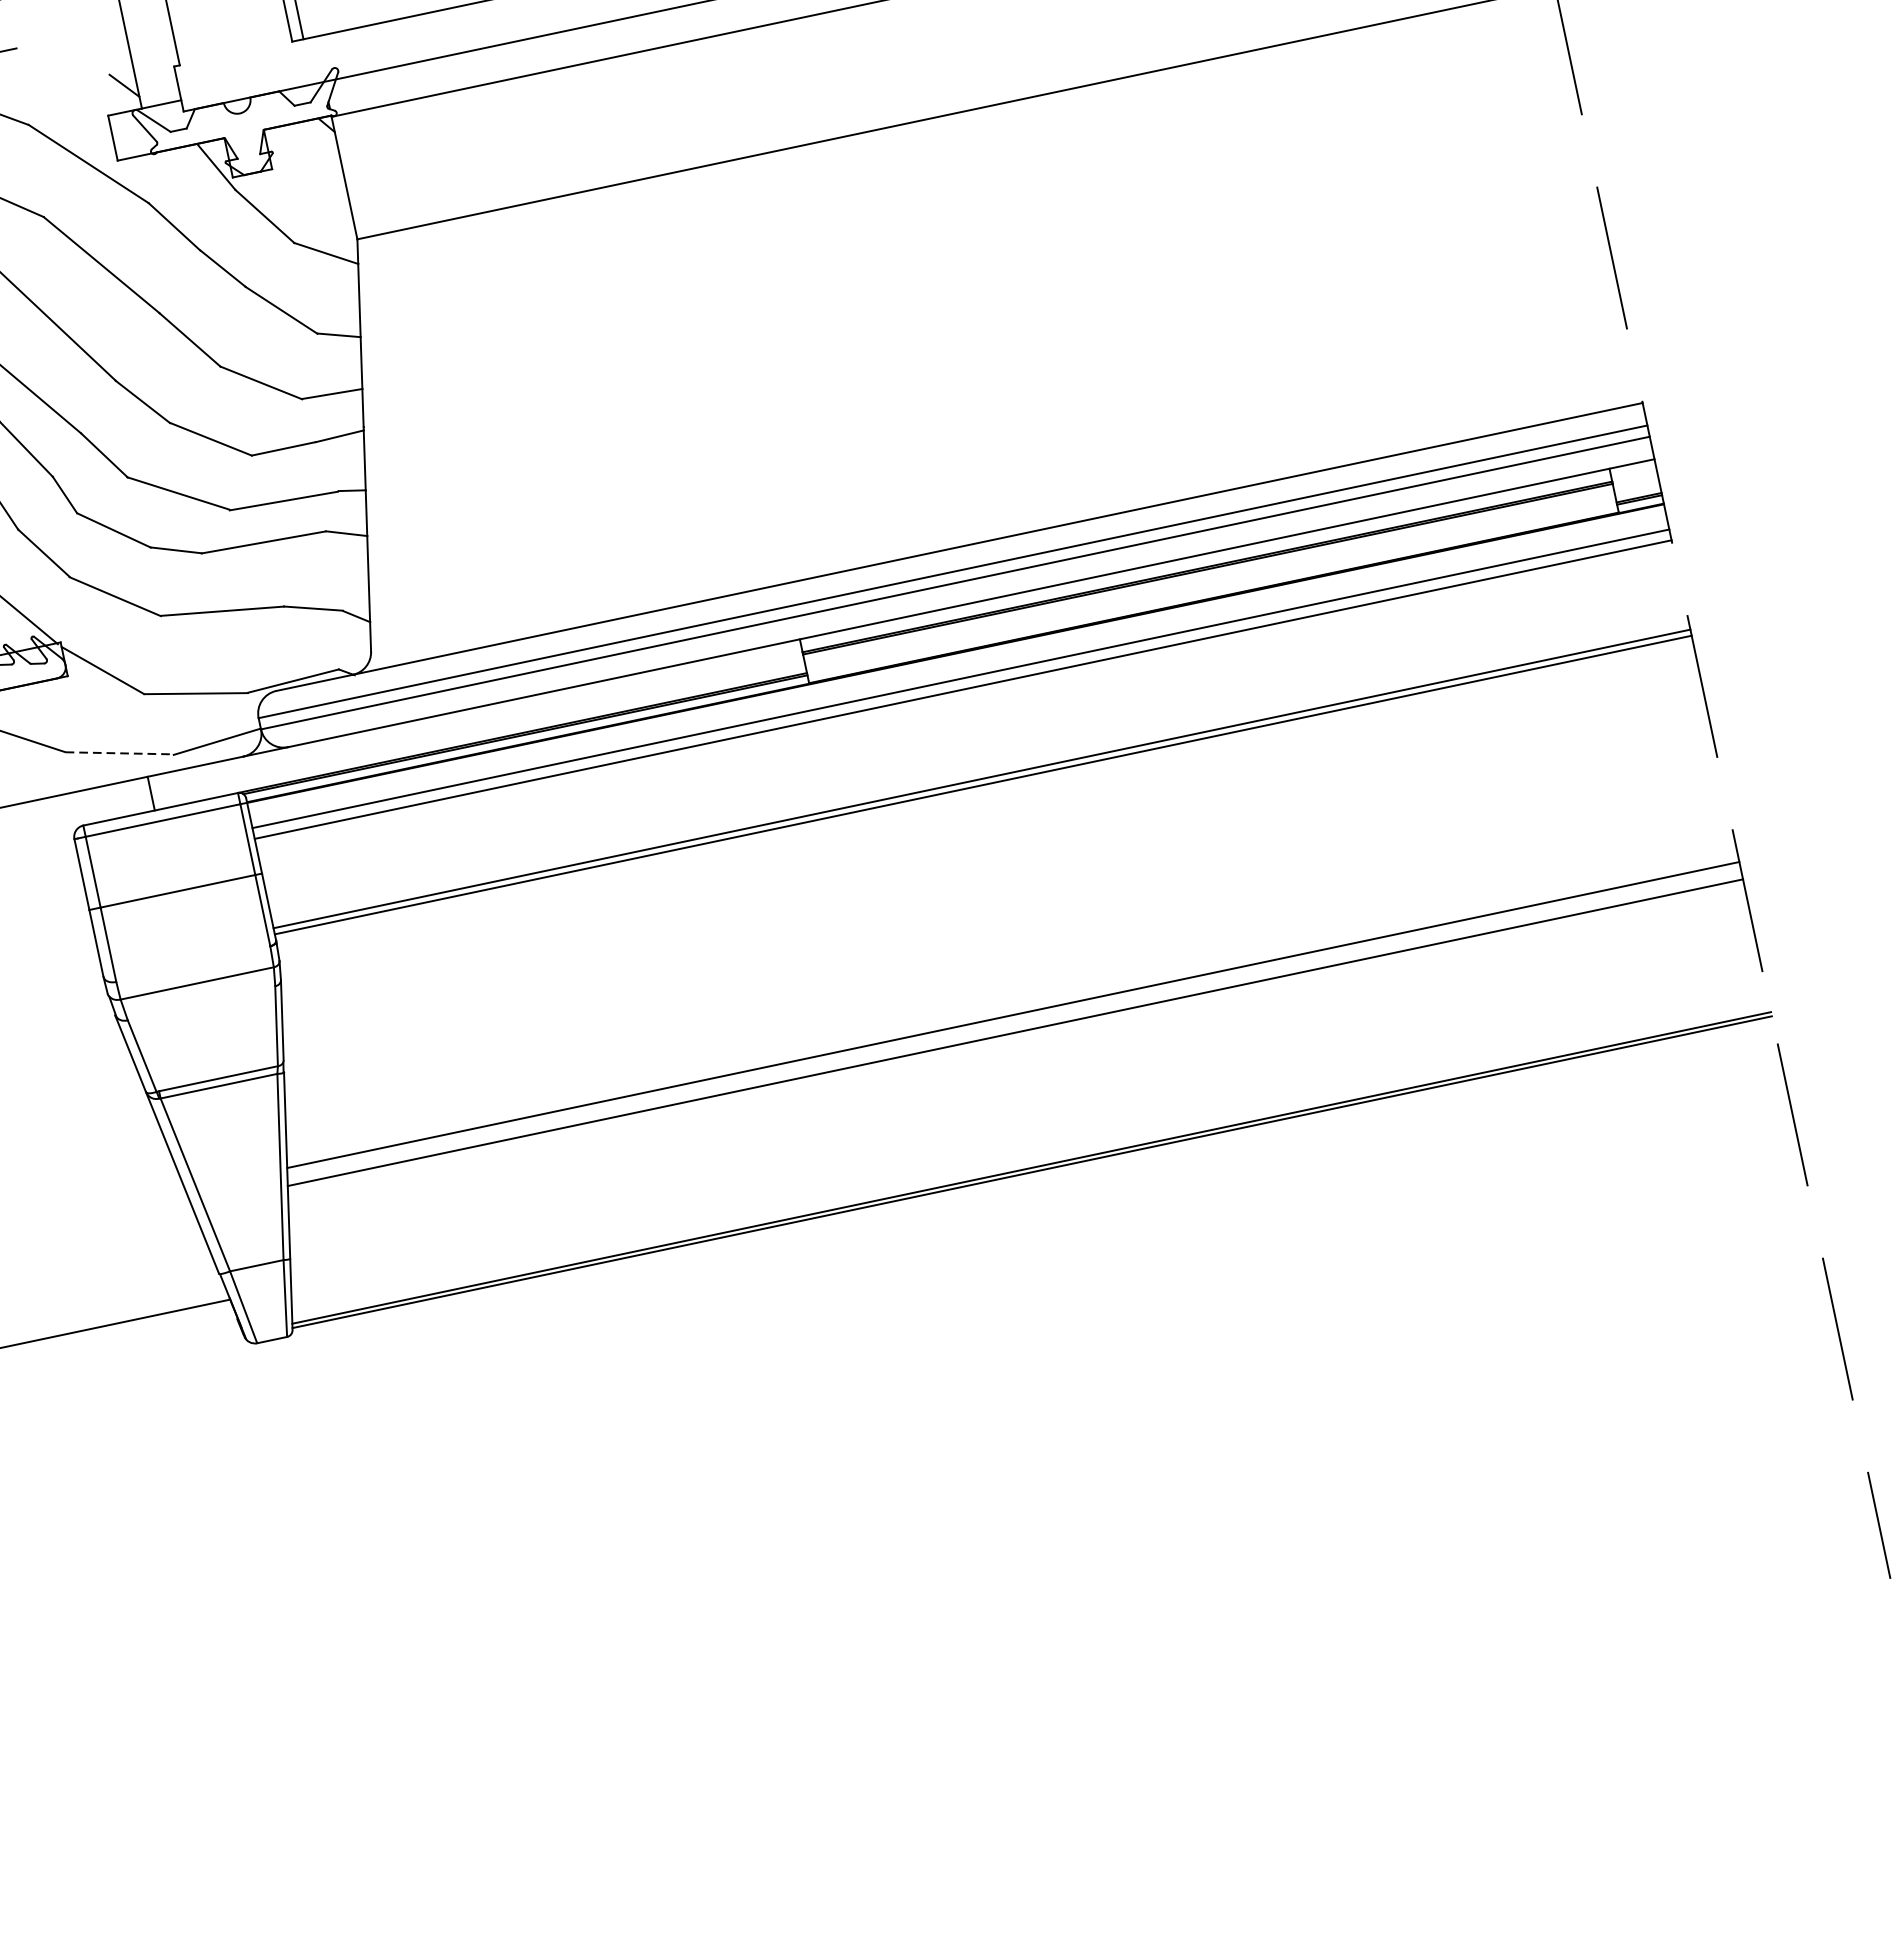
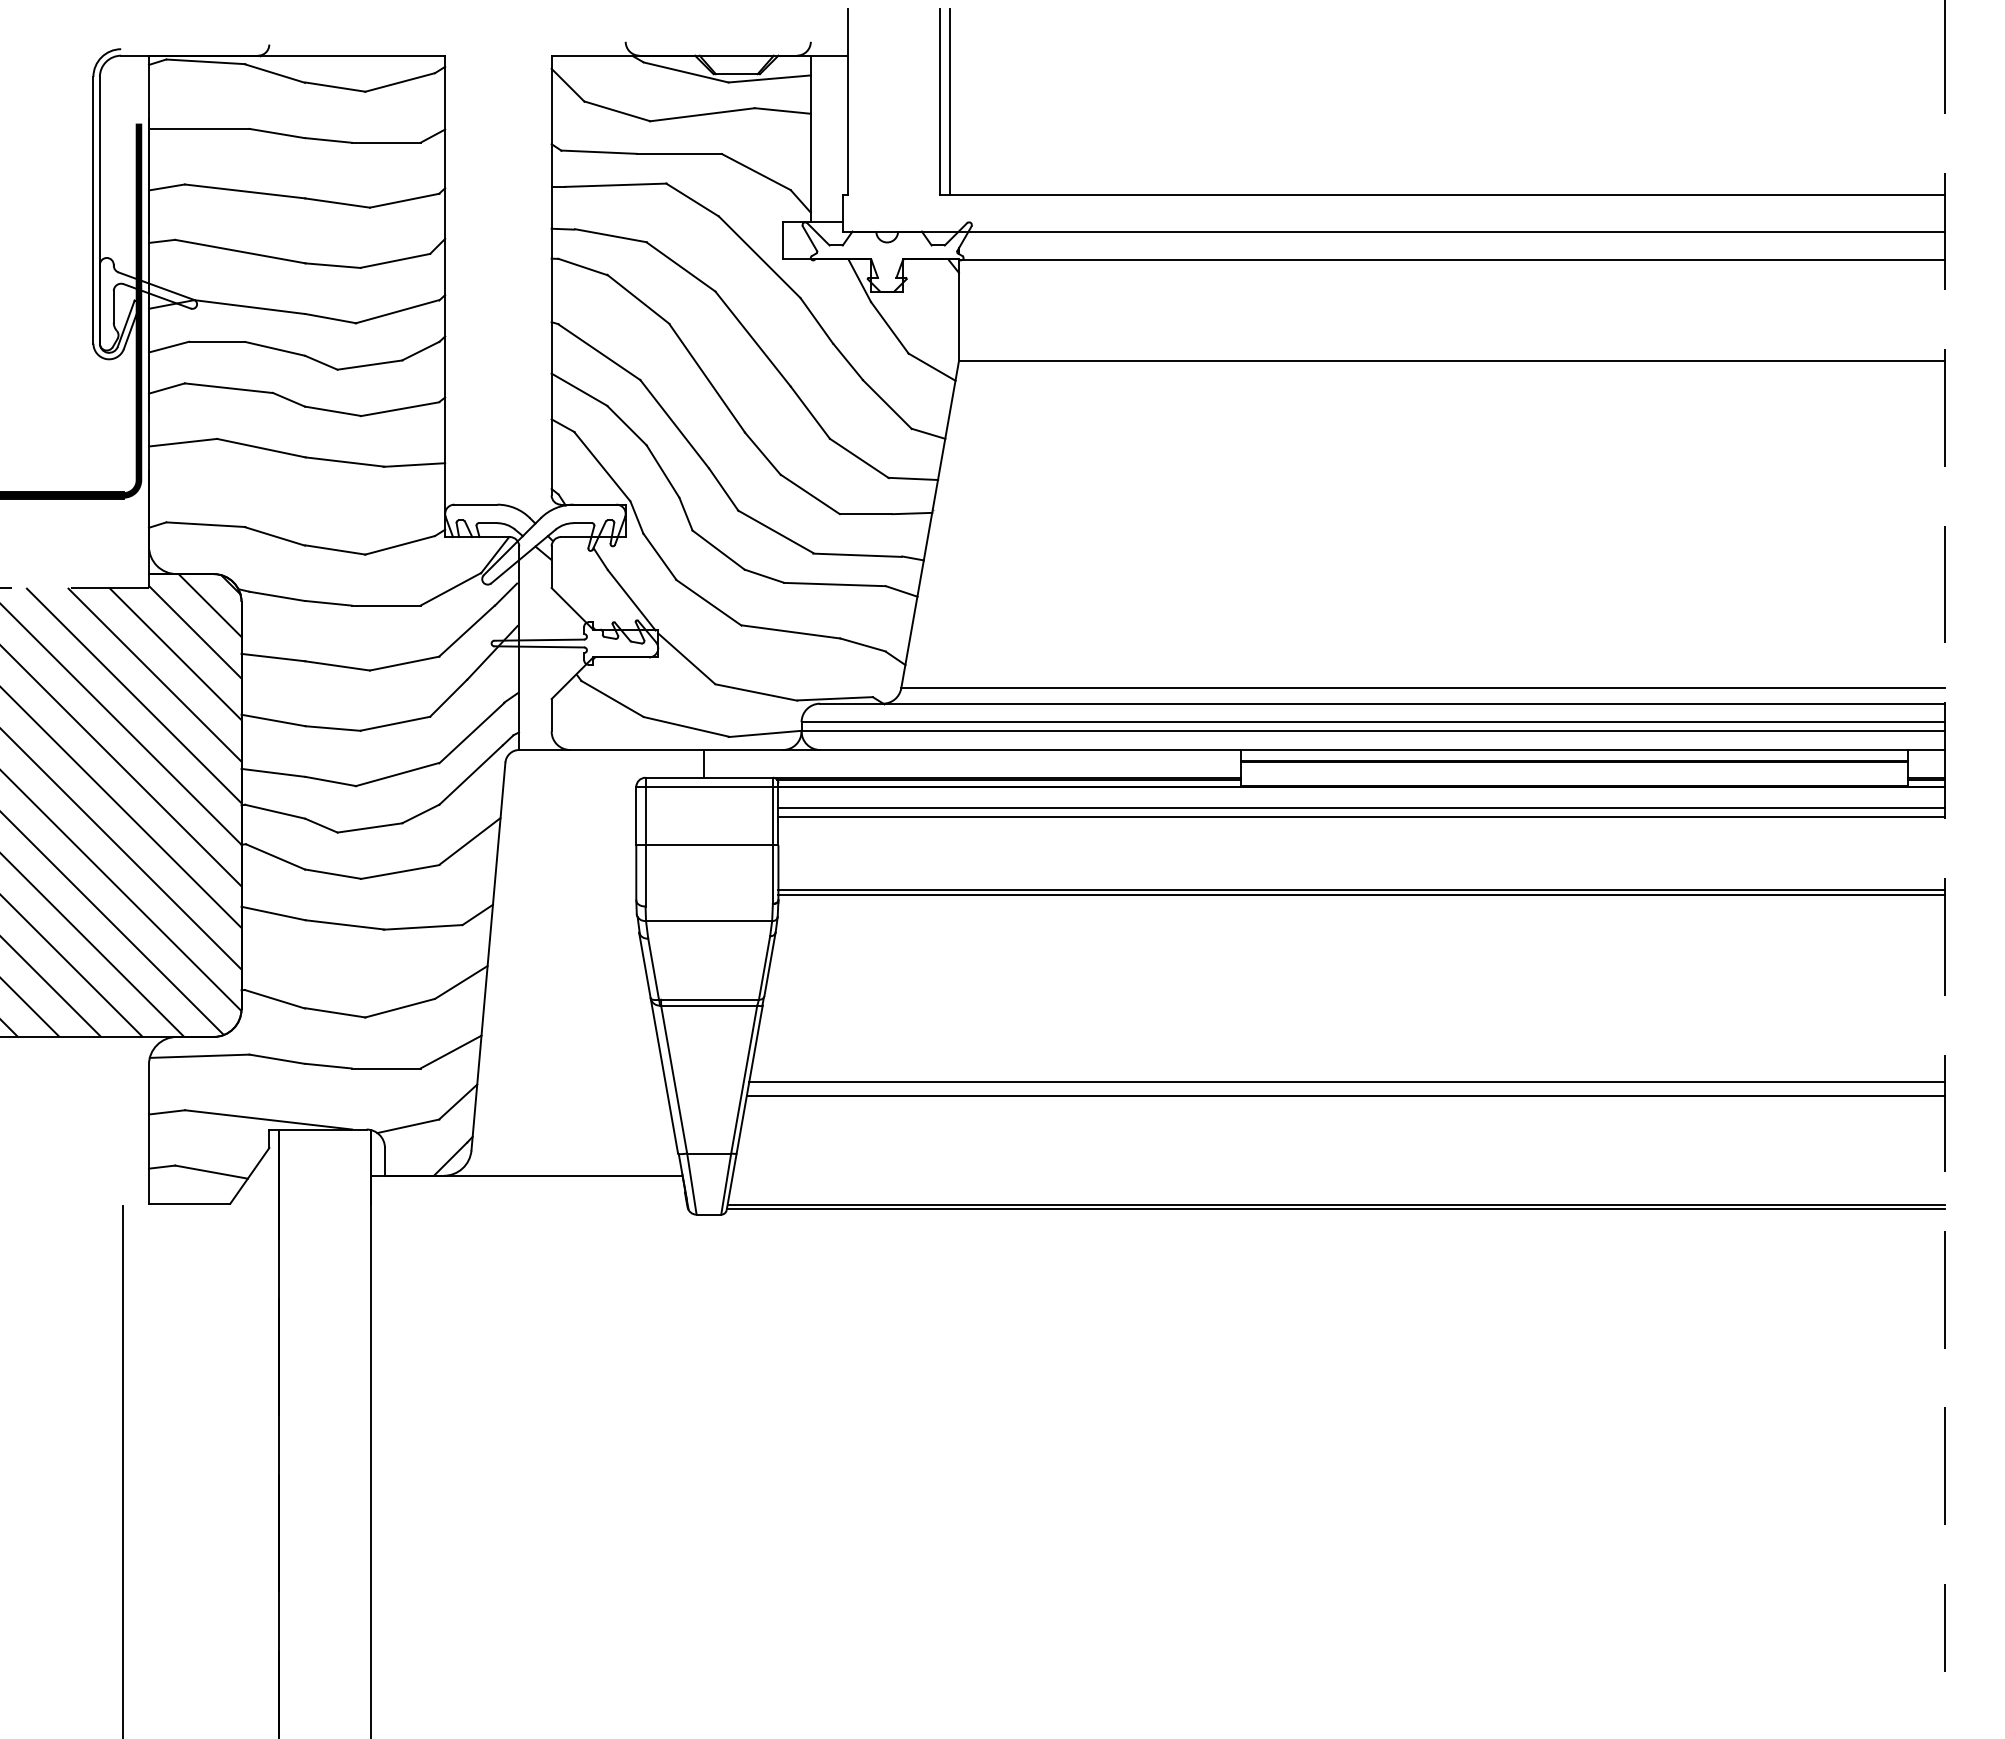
line: (63, 61) -> (756, 172), added
line: (1004, 518) -> (1422, 688), added
line: (119, 752) -> (686, 726), dashed -> solid

